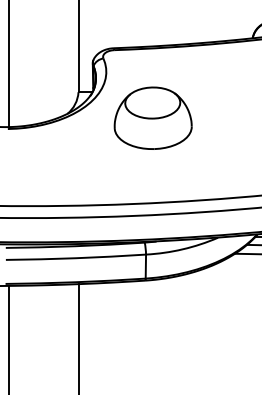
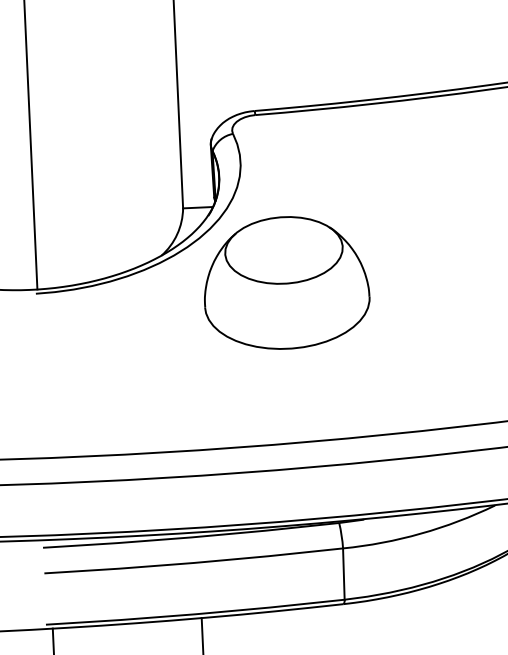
part: (152, 117) -> (284, 281), moved

